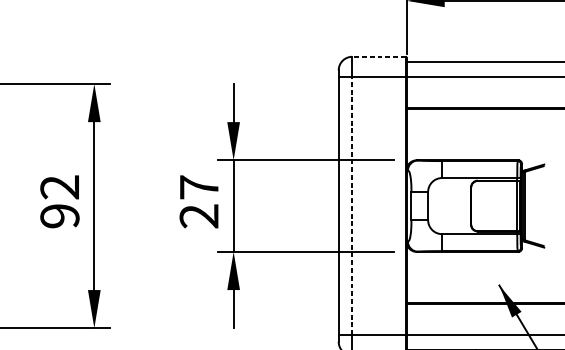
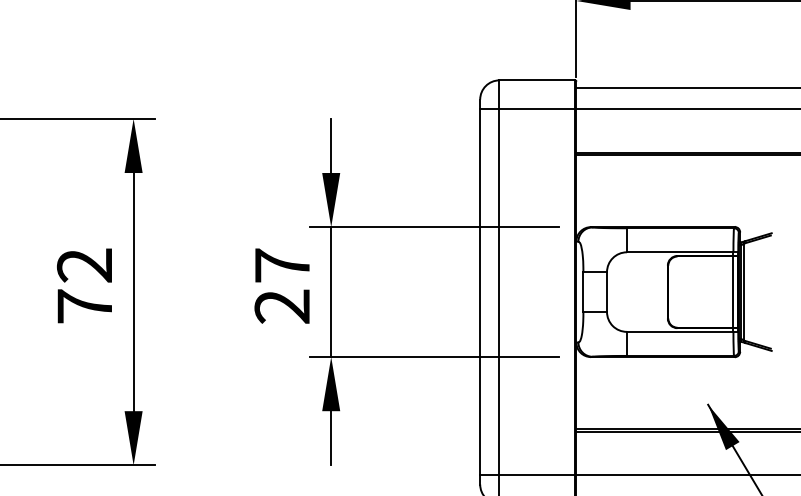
line: (379, 56) -> (537, 80), dashed -> solid
line: (352, 206) -> (499, 292), dashed -> solid
text: (59, 216) -> (84, 306), 92 -> 72

